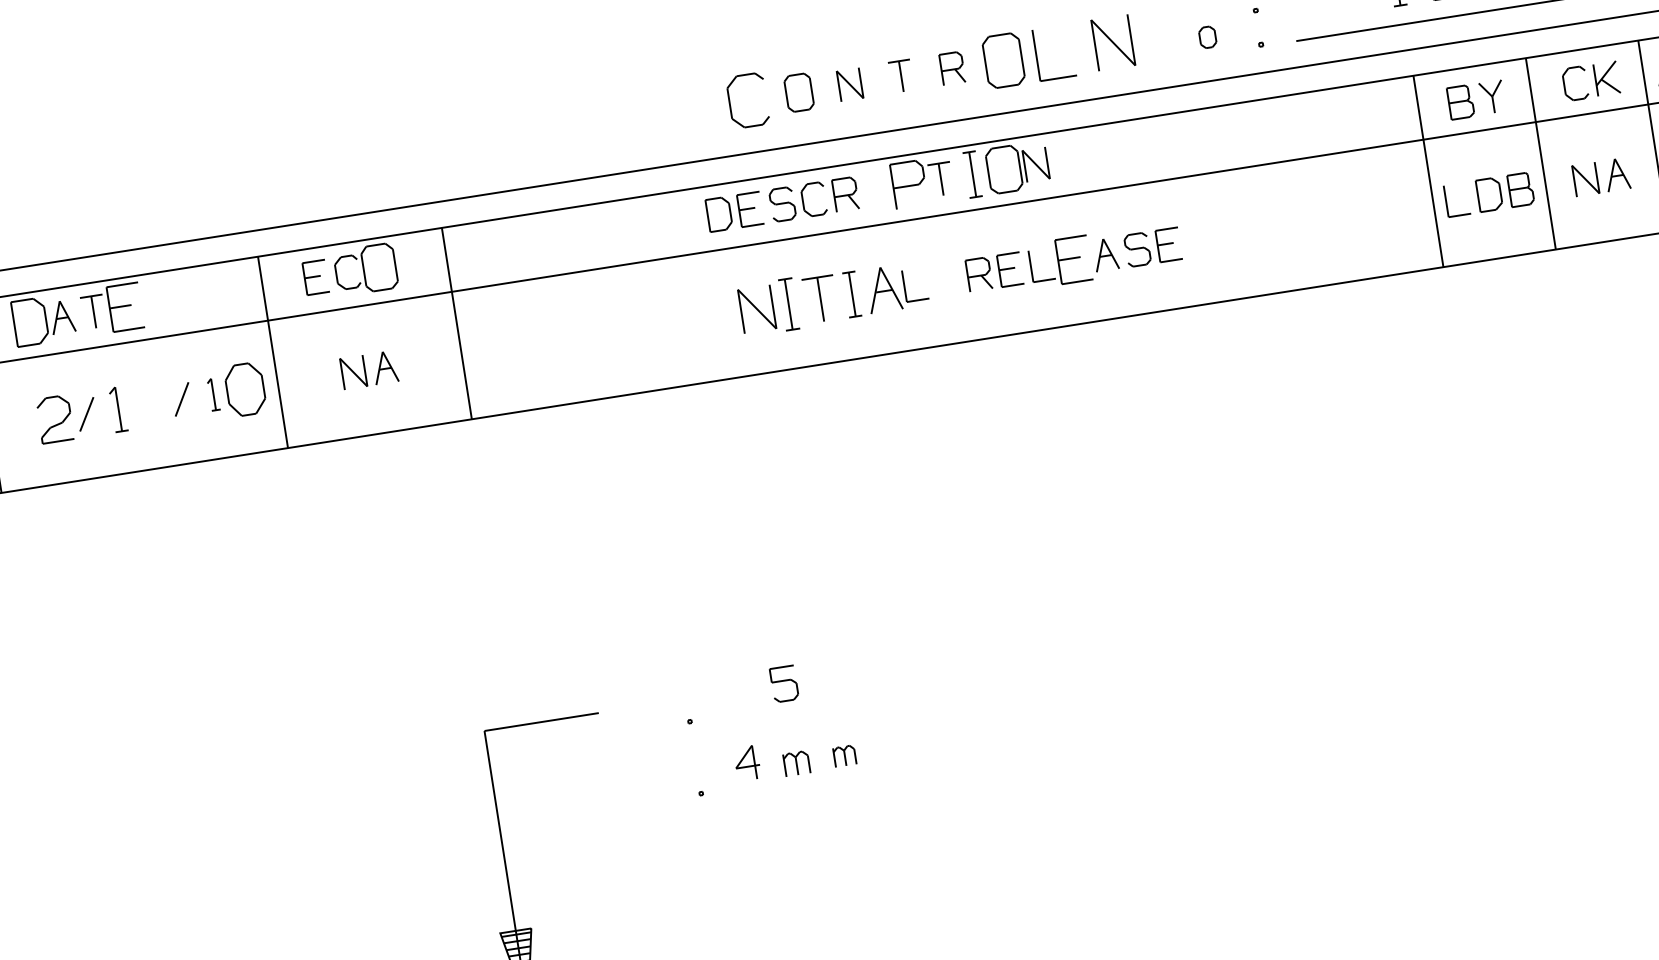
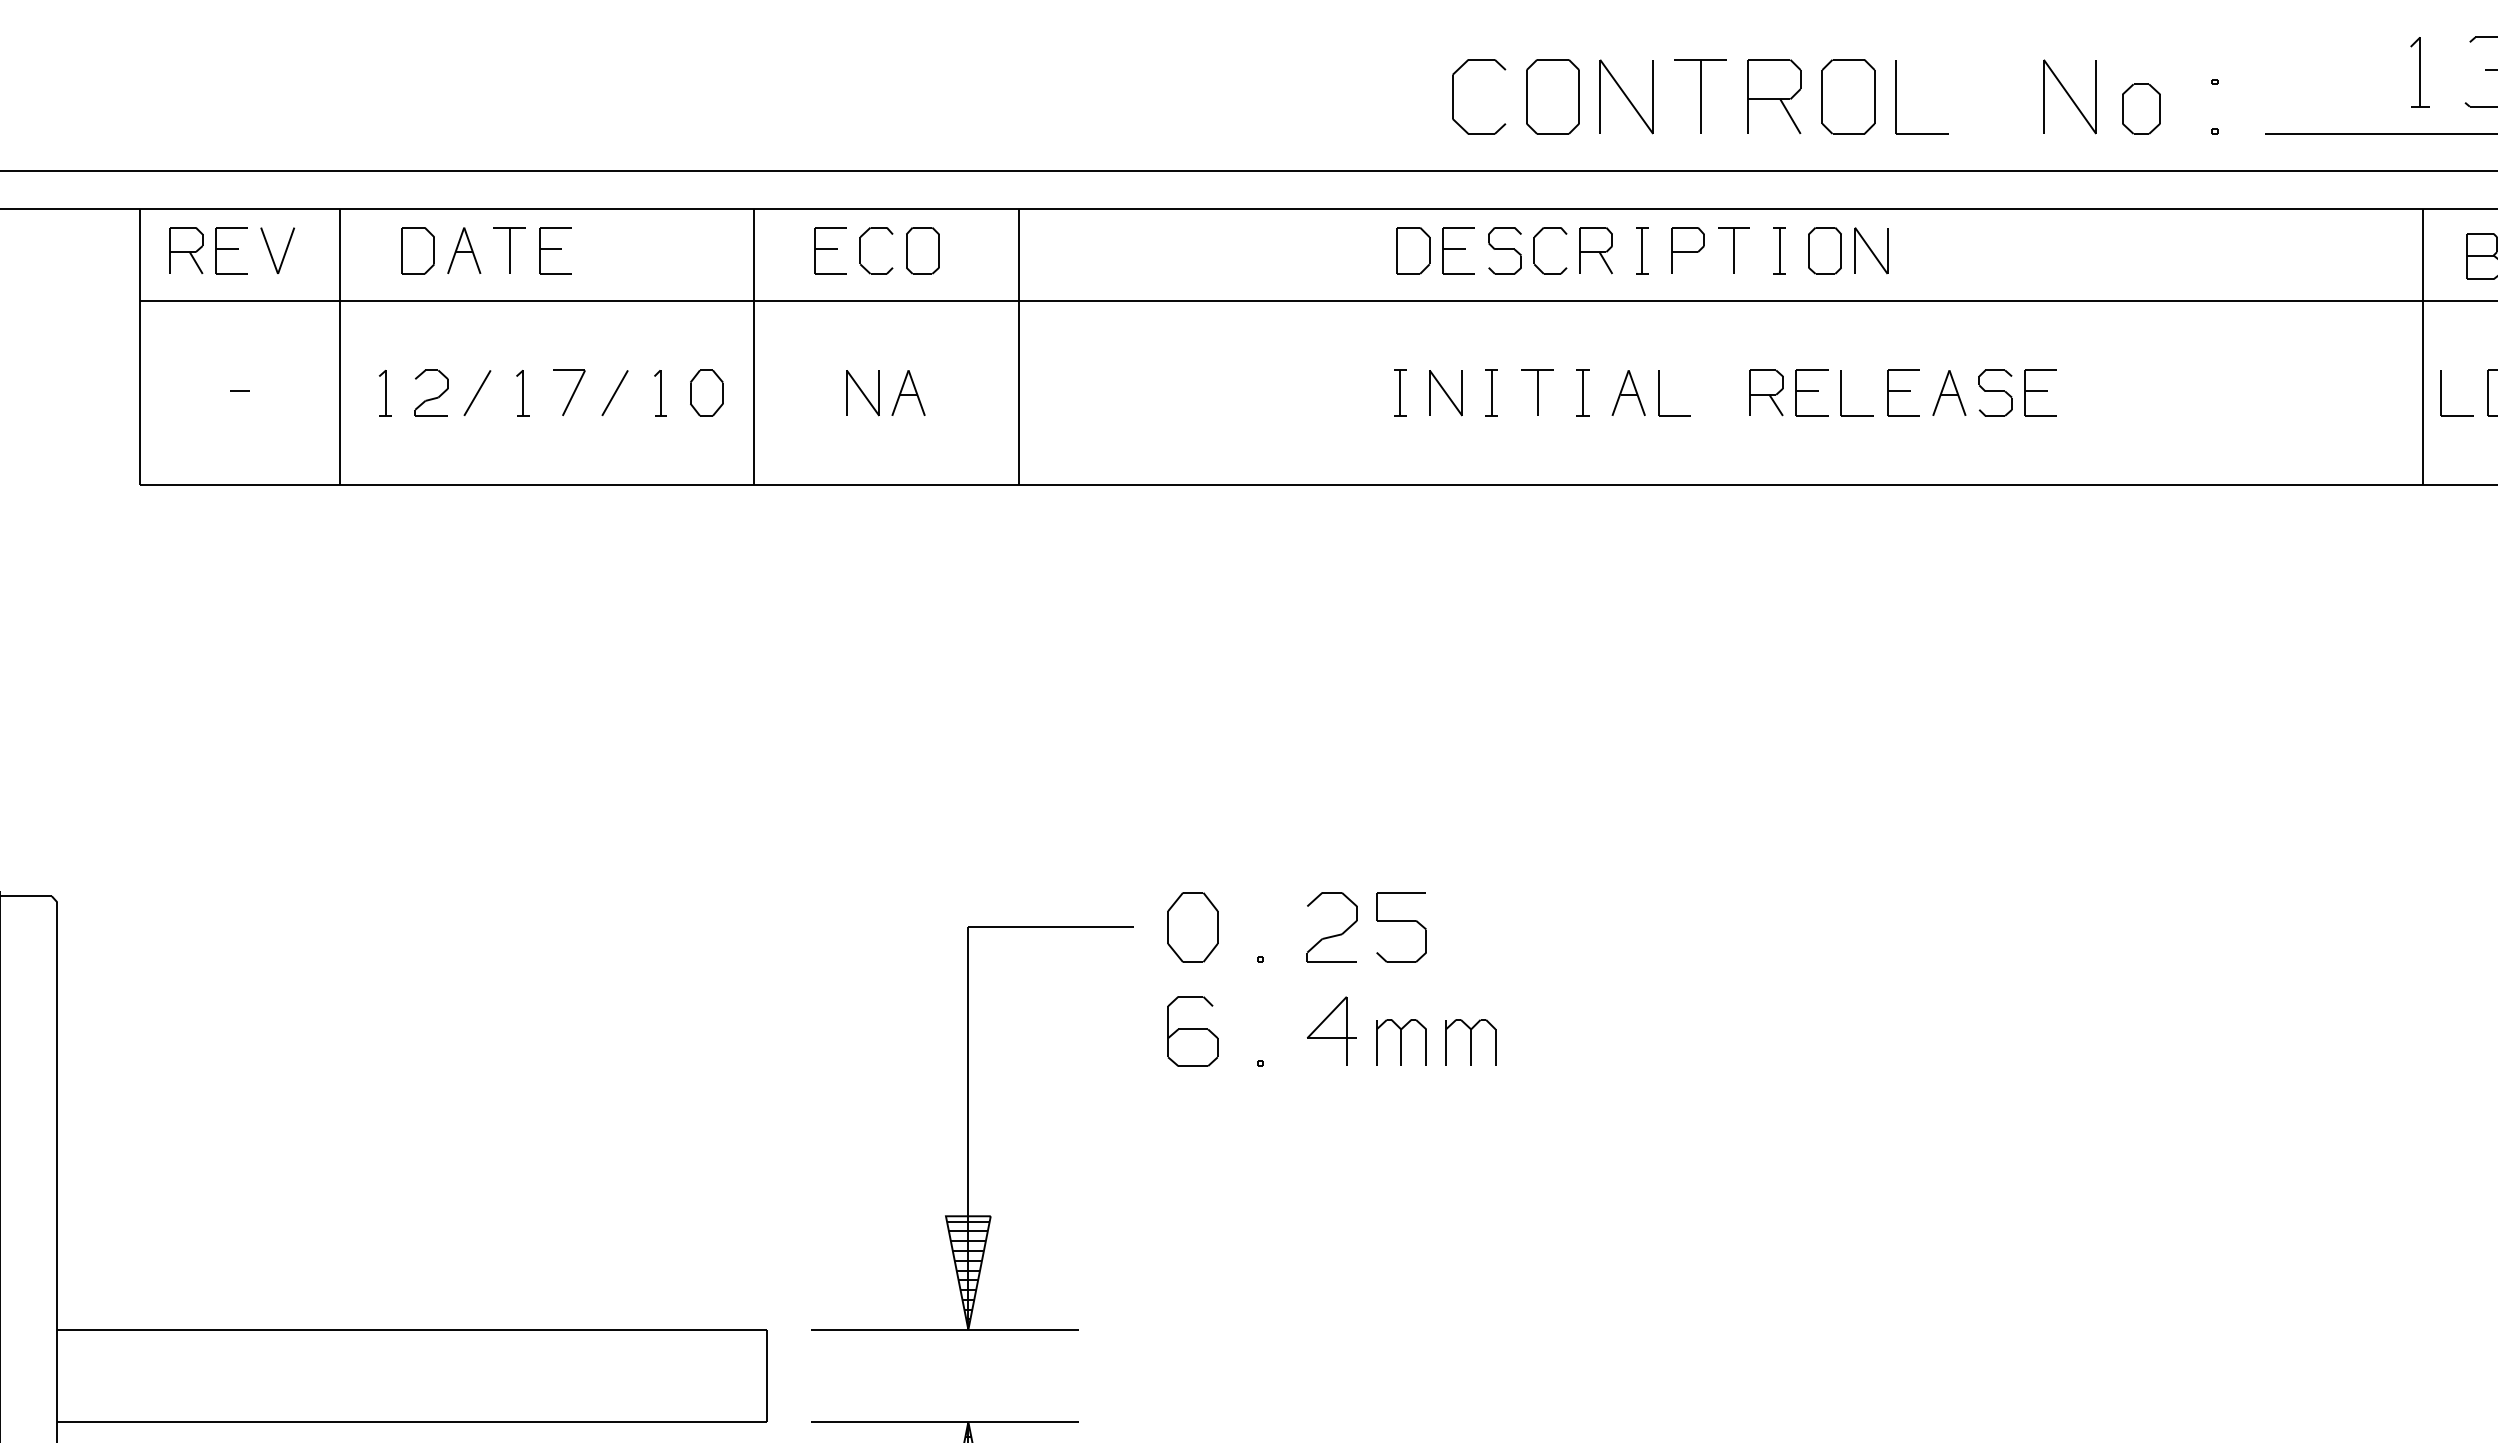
part: (1207, 36) -> (2141, 108), size x1.67
part: (1112, 42) -> (2069, 96), moved
part: (952, 68) -> (1774, 96), size x1.67
part: (901, 76) -> (1700, 96), size x1.67
part: (849, 84) -> (1626, 96), size x1.67
part: (798, 92) -> (1552, 96), size x1.43
part: (1003, 169) -> (1824, 250), size x0.71
part: (972, 174) -> (1779, 250), size x0.71
part: (908, 184) -> (1687, 250), size x0.71
part: (877, 189) -> (1642, 250), added
part: (1073, 259) -> (1903, 392), size x0.71
part: (379, 267) -> (922, 250), size x0.71
part: (883, 289) -> (1628, 392), size x0.71
part: (851, 294) -> (1582, 392), size x0.71
part: (820, 299) -> (1537, 392), size x0.71
part: (788, 303) -> (1491, 392), size x0.62
part: (125, 307) -> (555, 250), size x0.71
part: (756, 309) -> (1445, 393), size x0.71
part: (725, 313) -> (1400, 392), added
part: (29, 322) -> (417, 250), size x0.71
part: (245, 389) -> (706, 392), size x0.62
part: (150, 403) -> (569, 392), added
part: (118, 409) -> (522, 393), size x0.71
part: (54, 418) -> (431, 392), size x0.71
part: (23, 424) -> (385, 393), added
part: (784, 684) -> (1401, 927), size x1.43
part: (736, 697) -> (1331, 935), added
part: (639, 706) -> (1192, 927), added
part: (844, 756) -> (1470, 1042), size x1.67
part: (747, 762) -> (1331, 1030), size x1.43
part: (796, 763) -> (1401, 1042), size x1.43
part: (650, 778) -> (1192, 1031), added

